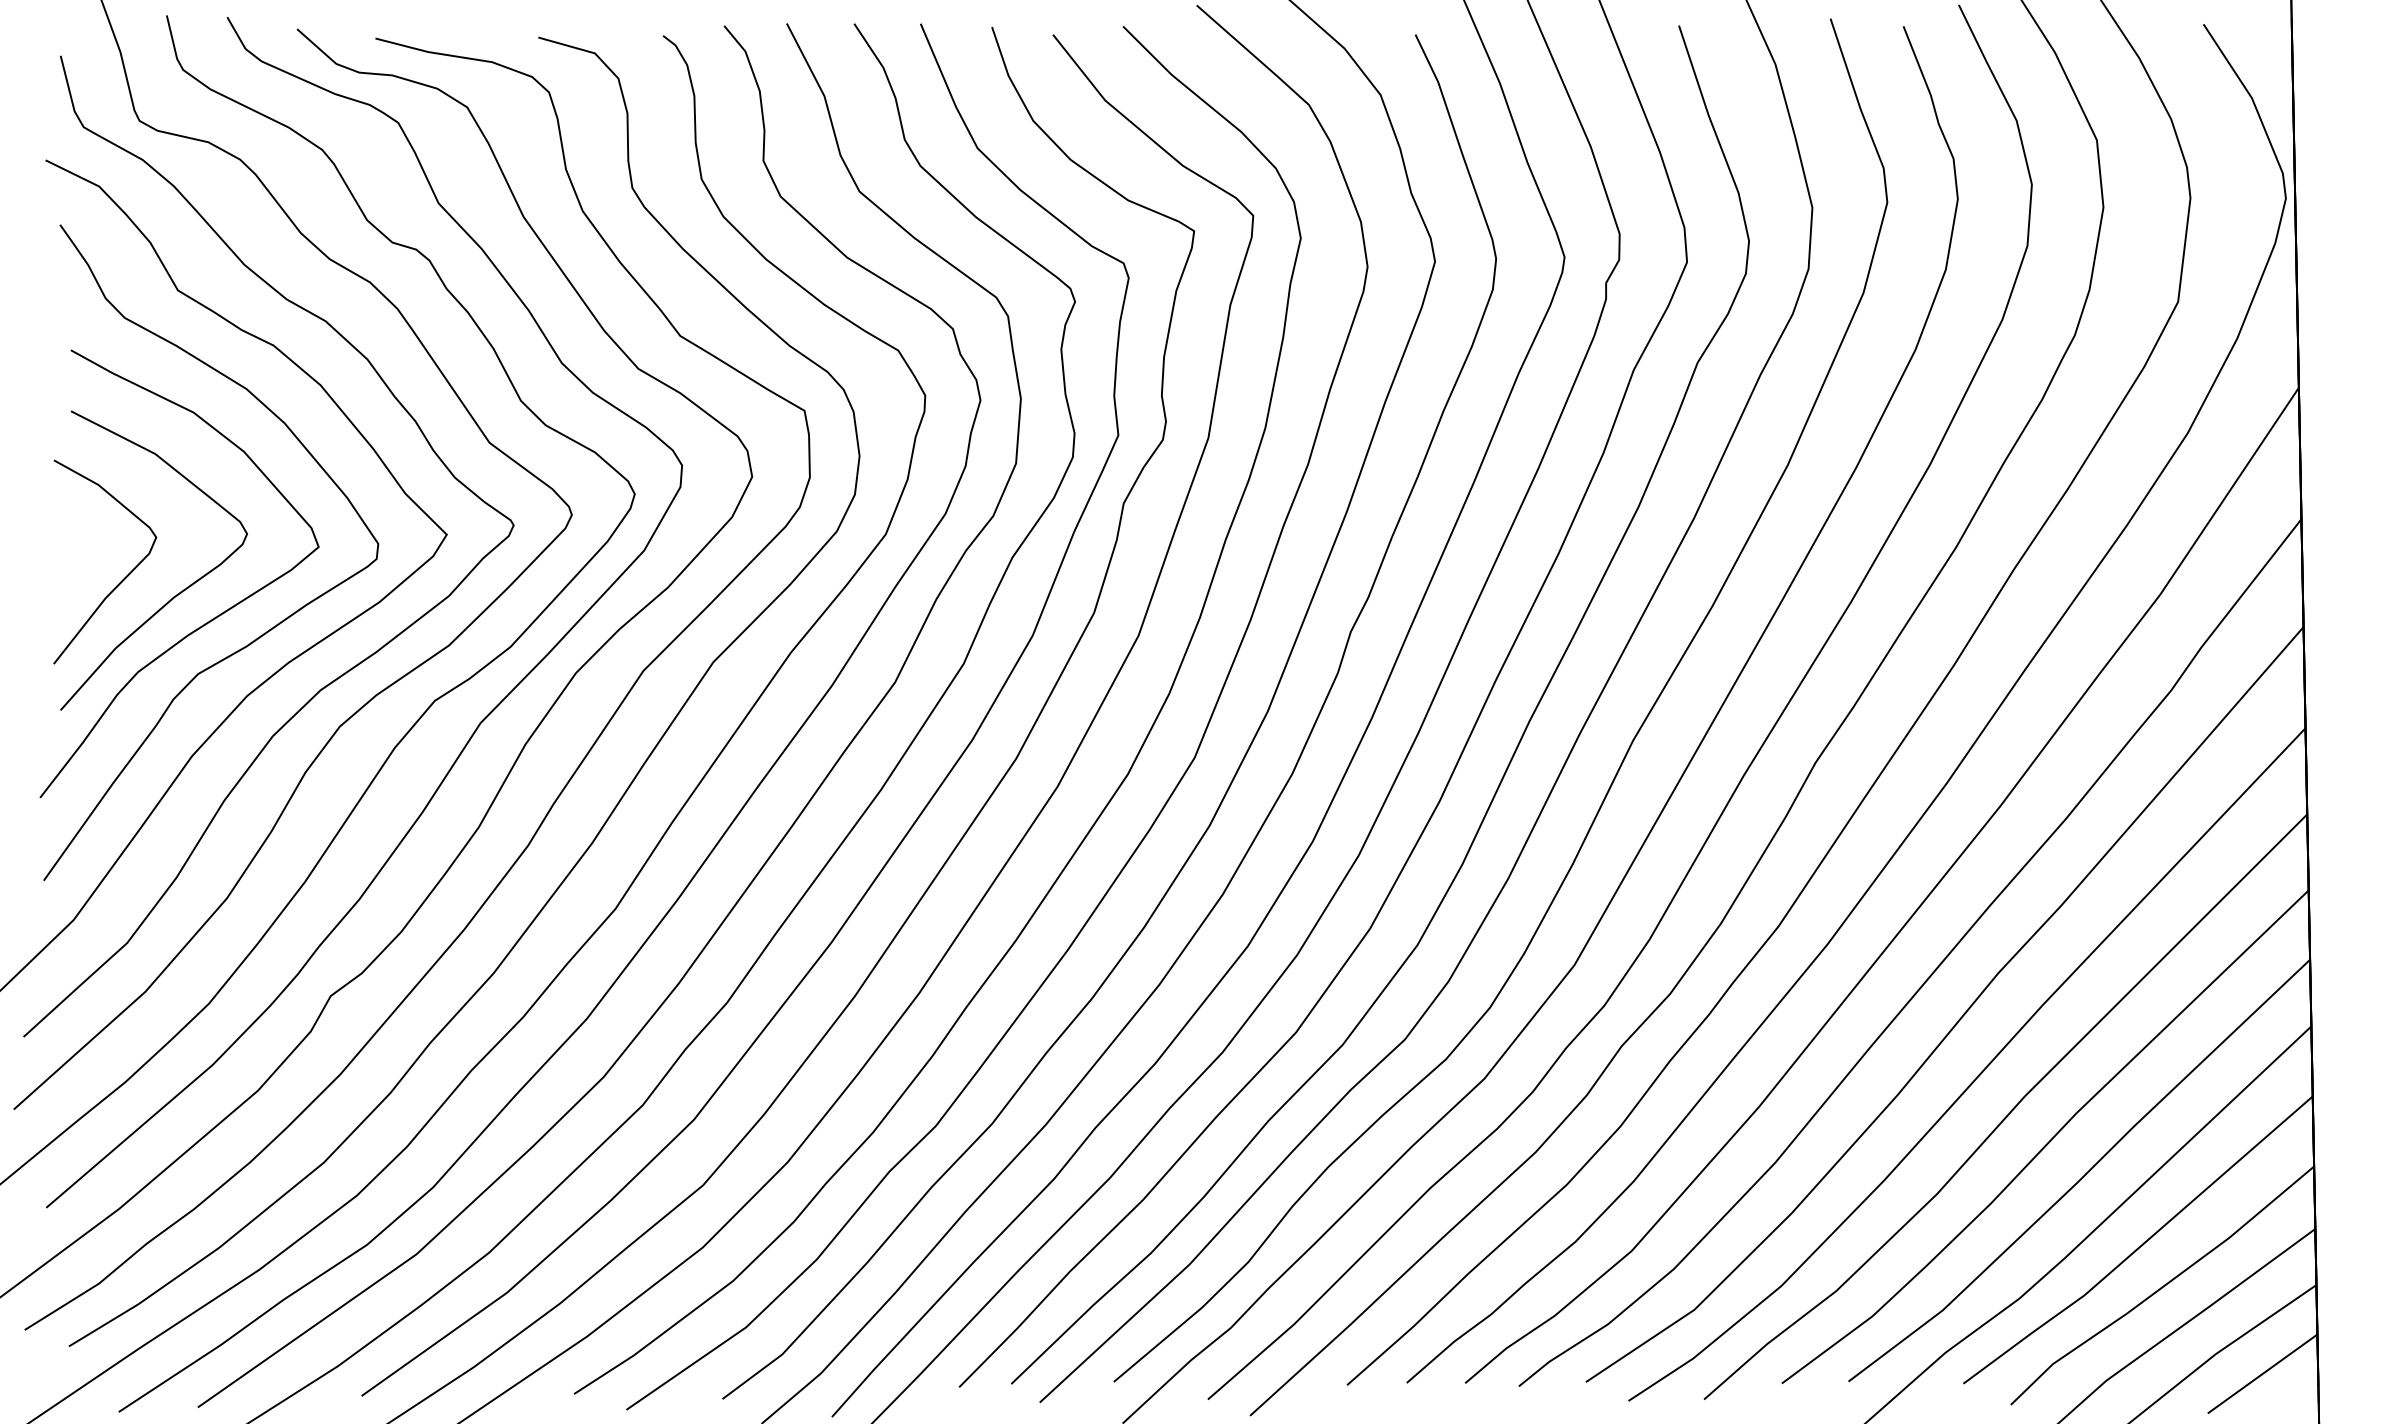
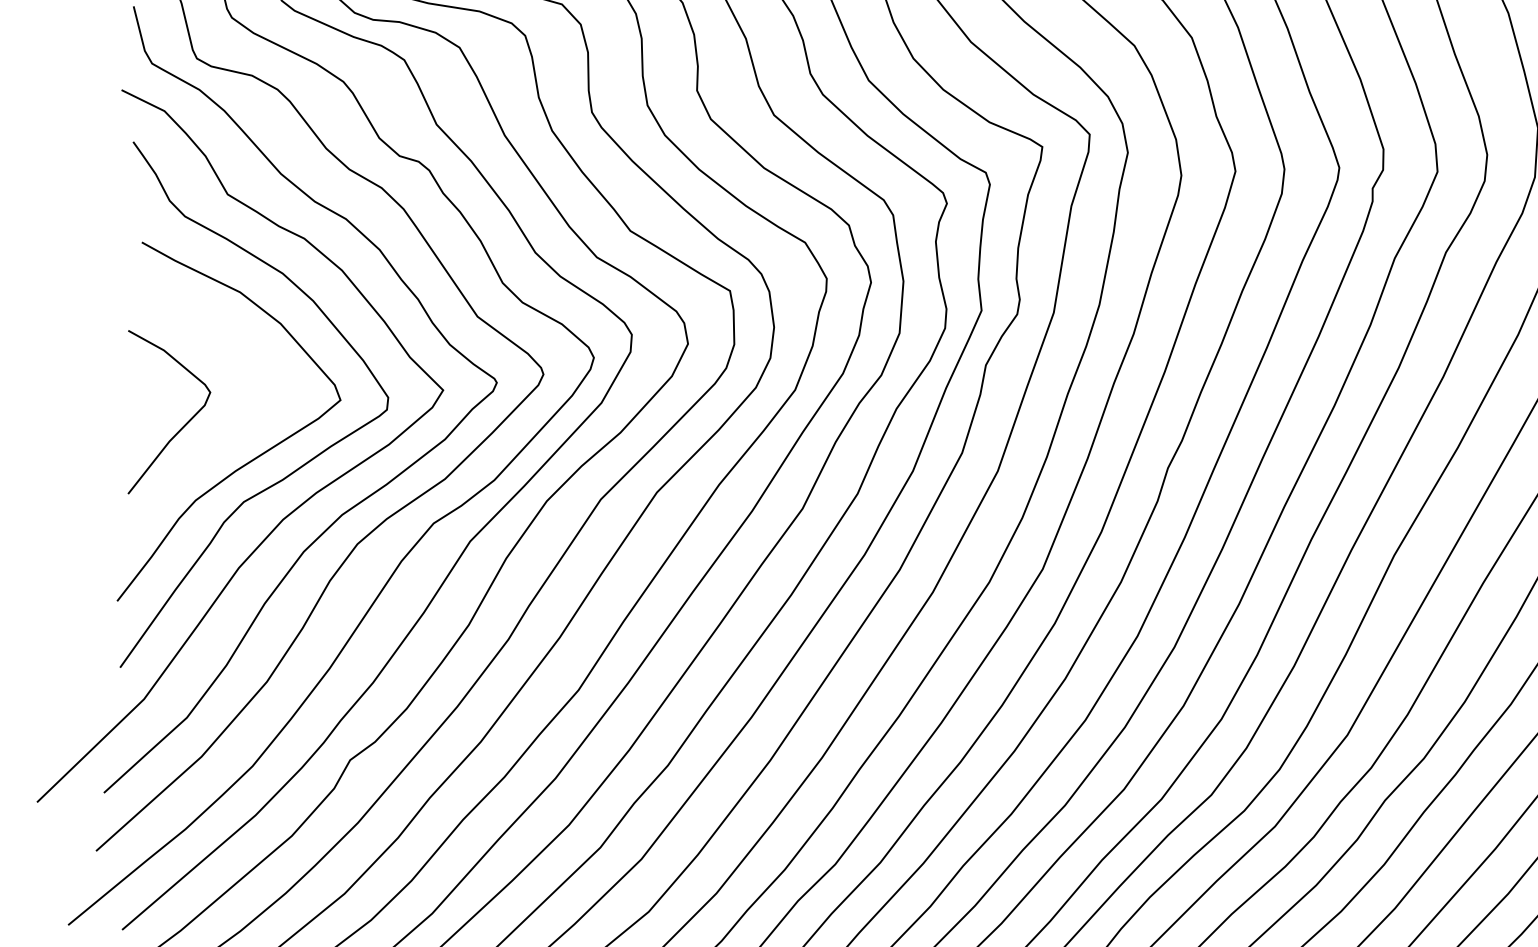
curve: (177, 593) -> (227, 437), removed

